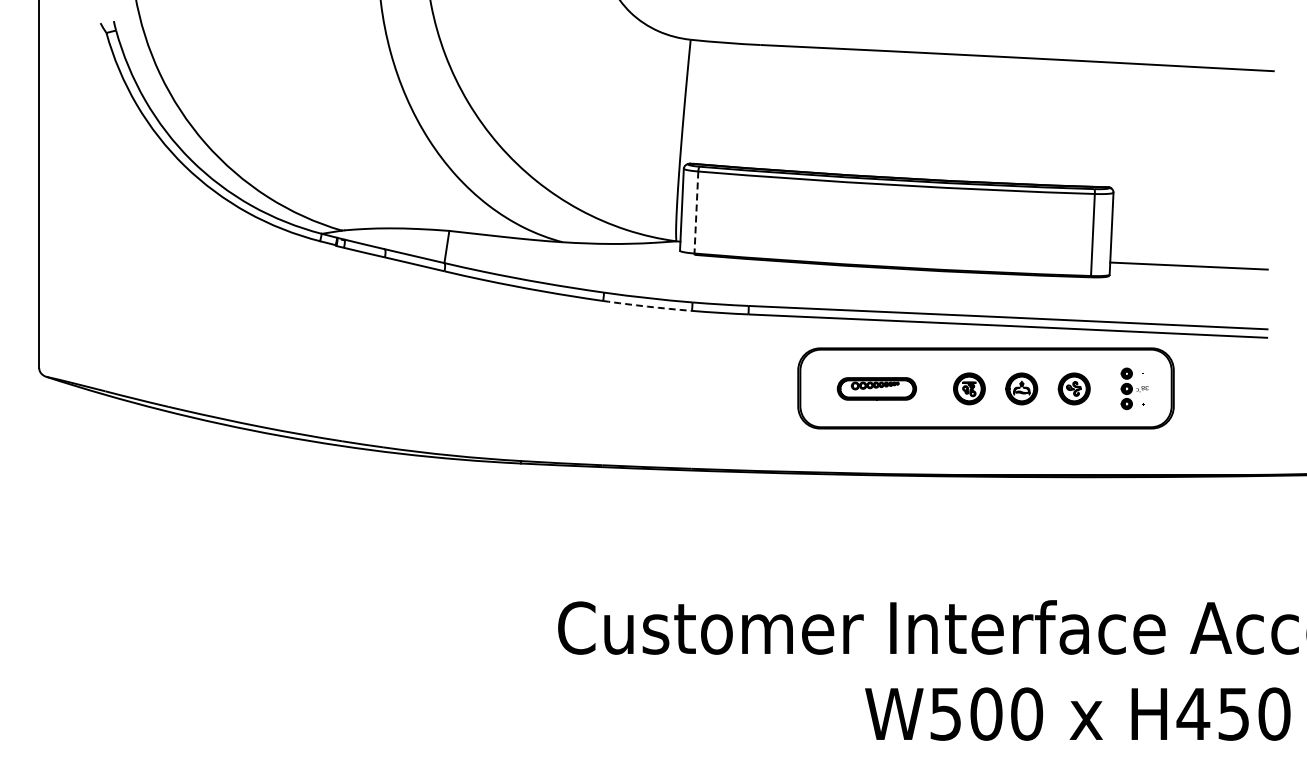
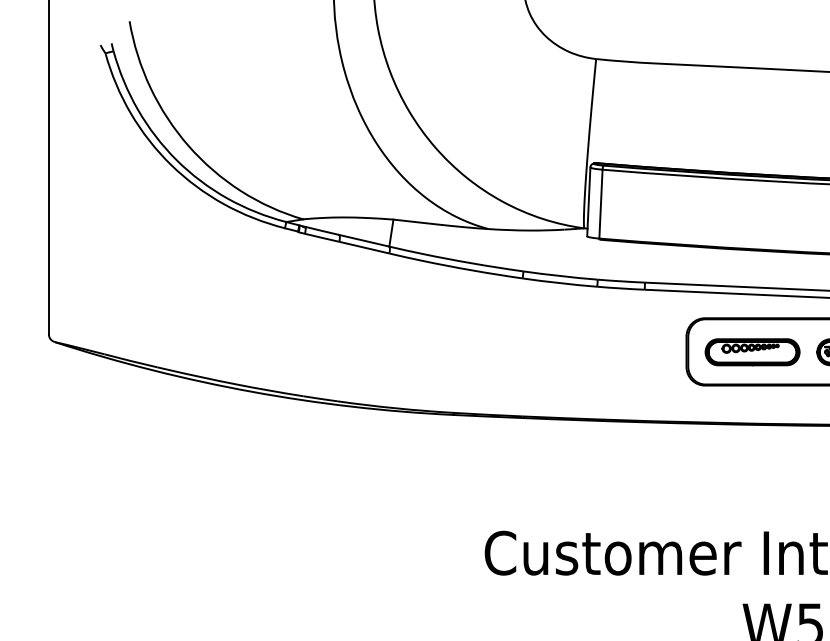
line: (696, 213) -> (601, 204), dashed -> solid
arc: (647, 306) -> (559, 283), dashed -> solid
part: (876, 388) -> (752, 351), size x1.43

